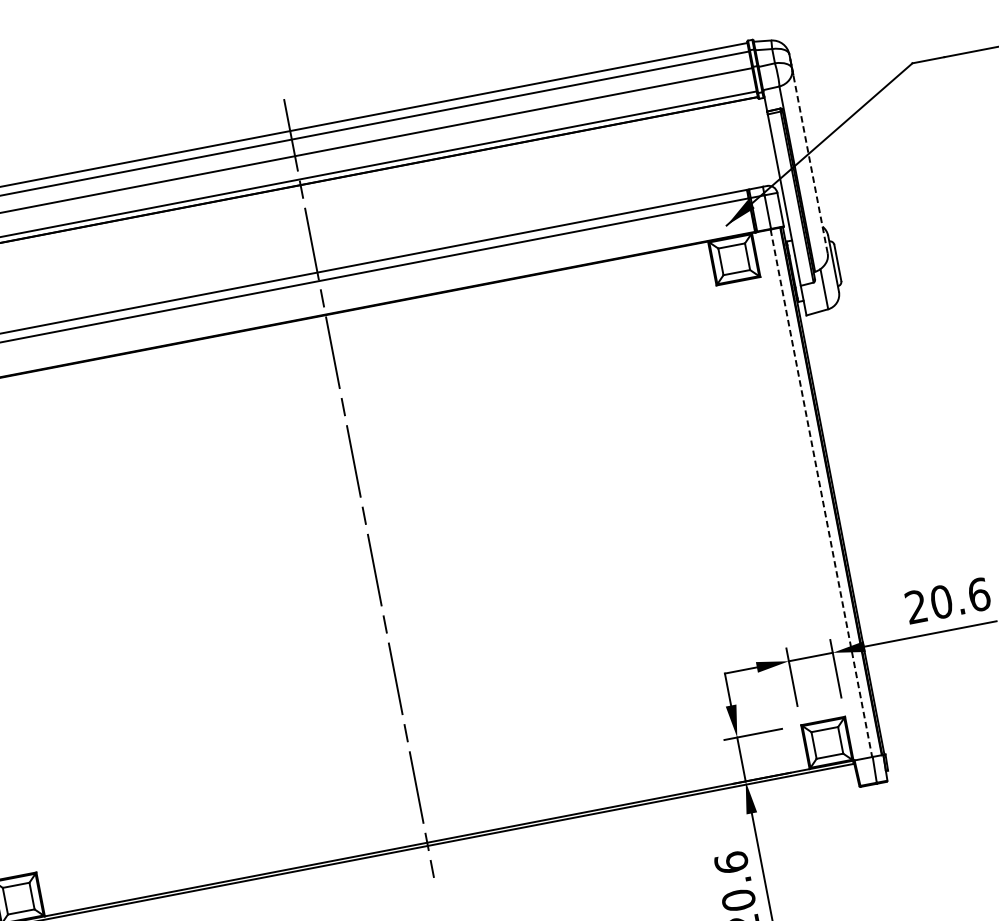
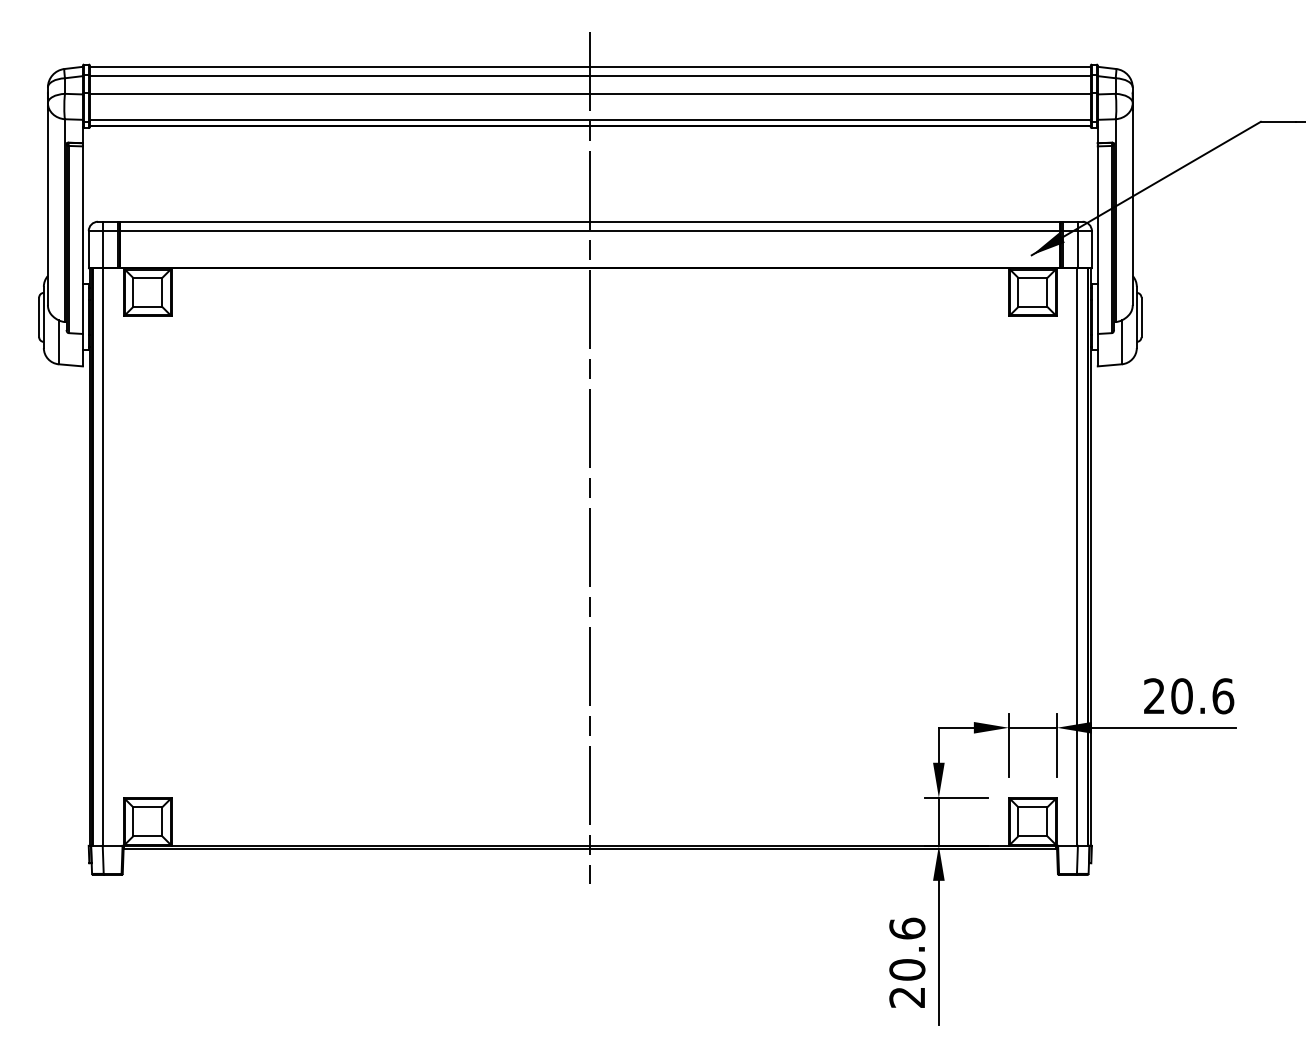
line: (810, 164) -> (1132, 207), dashed -> solid
line: (821, 493) -> (1077, 557), dashed -> solid

